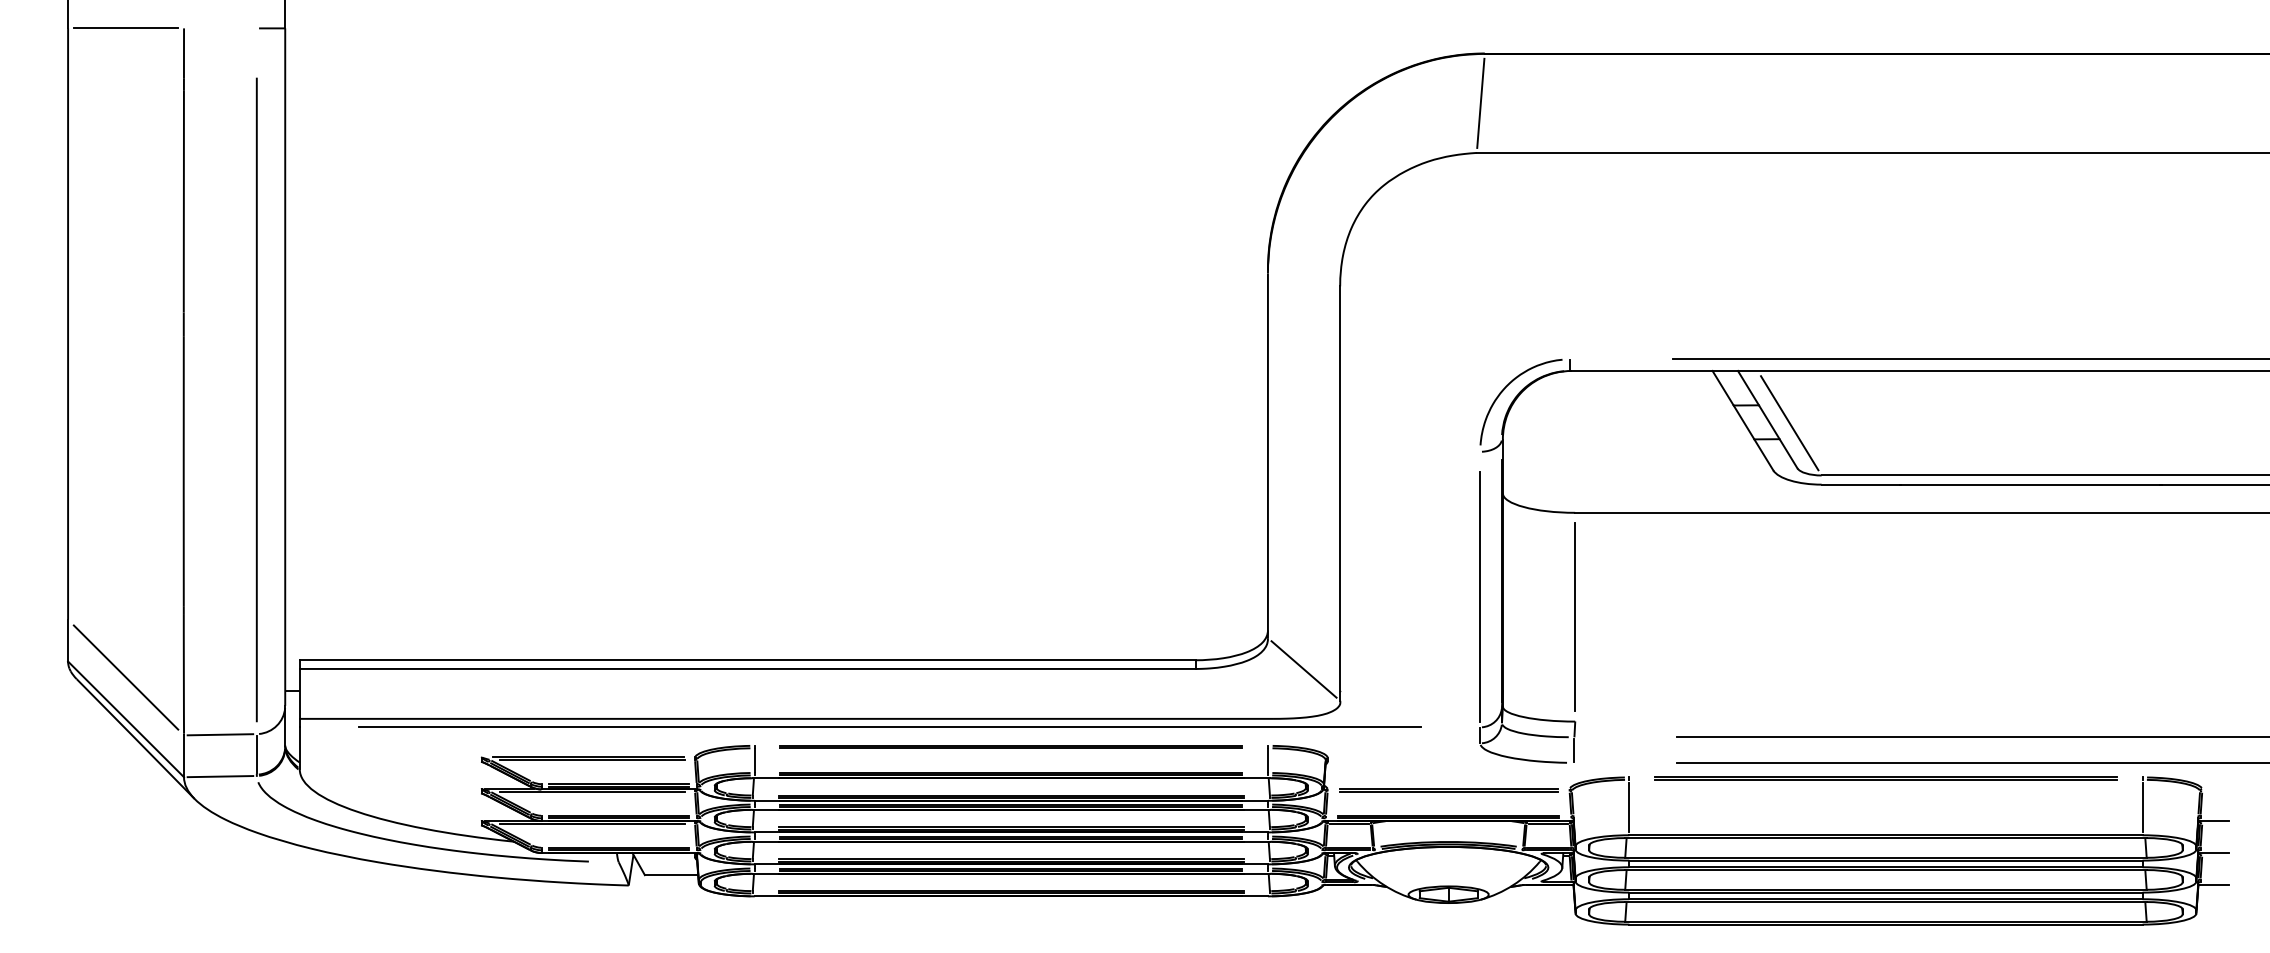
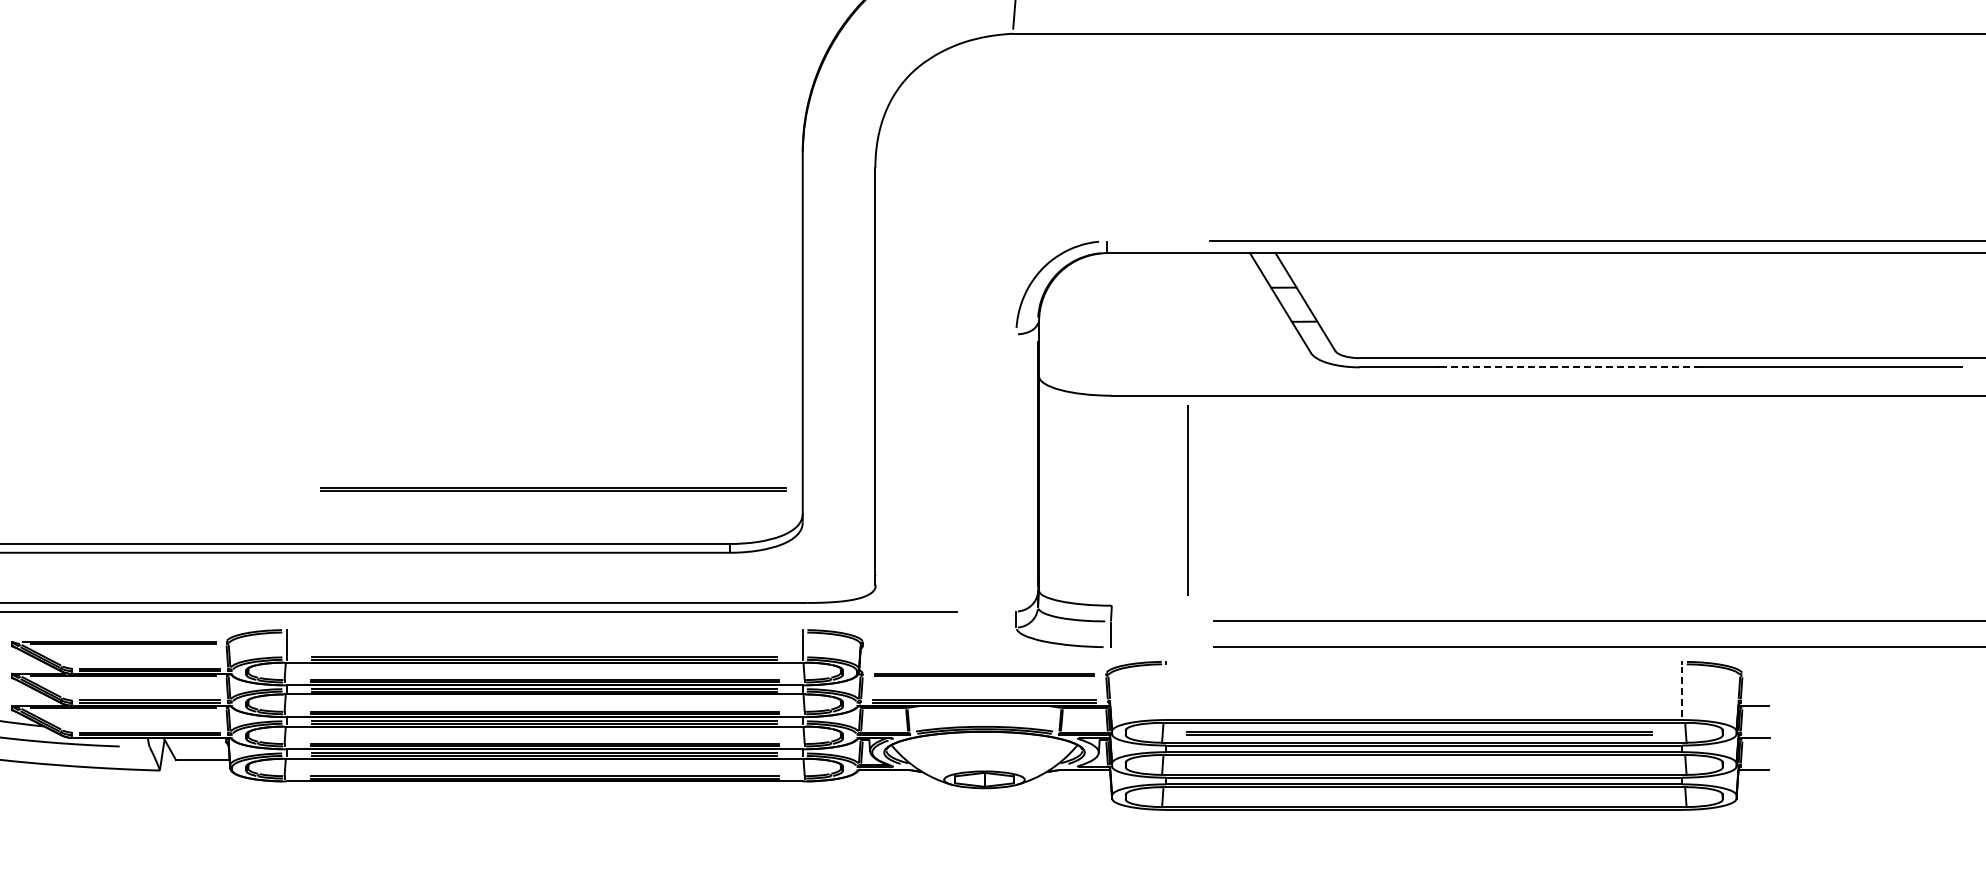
line: (1789, 423) -> (1327, 305), removed
line: (2031, 484) -> (1570, 367), solid -> dashed
line: (1480, 596) -> (1016, 479), removed
line: (1574, 616) -> (1187, 499), moved
line: (1303, 669) -> (838, 553), removed
line: (1010, 746) -> (552, 488), moved
line: (1885, 777) -> (1418, 732), moved
line: (1629, 807) -> (1166, 692), removed
line: (2142, 807) -> (1682, 692), solid -> dashed

